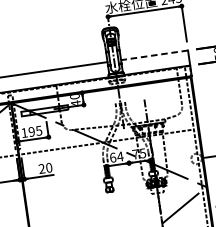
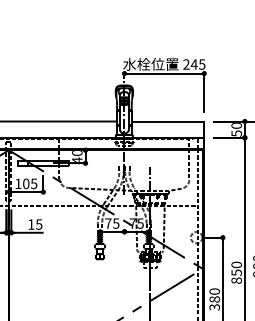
line: (154, 55) -> (167, 121), dashed -> solid
text: (31, 131) -> (26, 183), 195 -> 105
text: (116, 157) -> (112, 223), 64 -> 75
text: (45, 168) -> (35, 224), 20 -> 15

